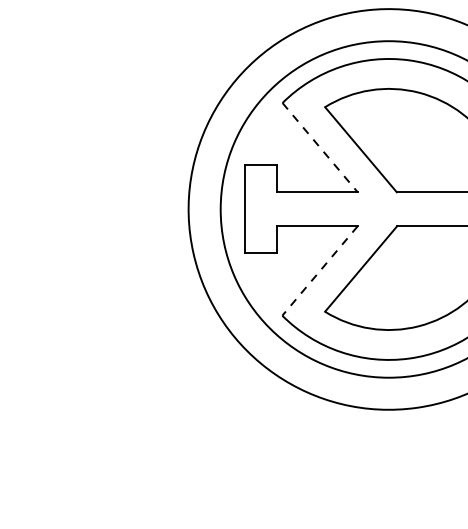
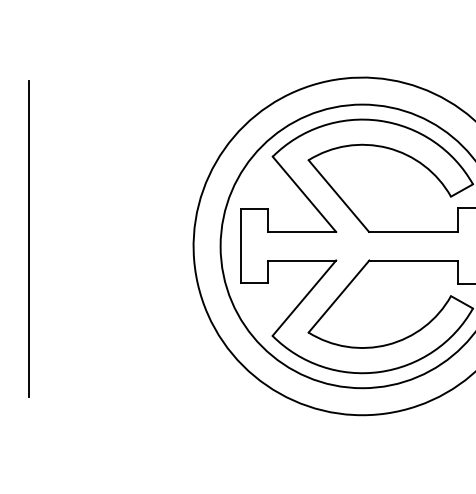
line: (320, 147) -> (304, 194), dashed -> solid
line: (320, 271) -> (304, 298), dashed -> solid

